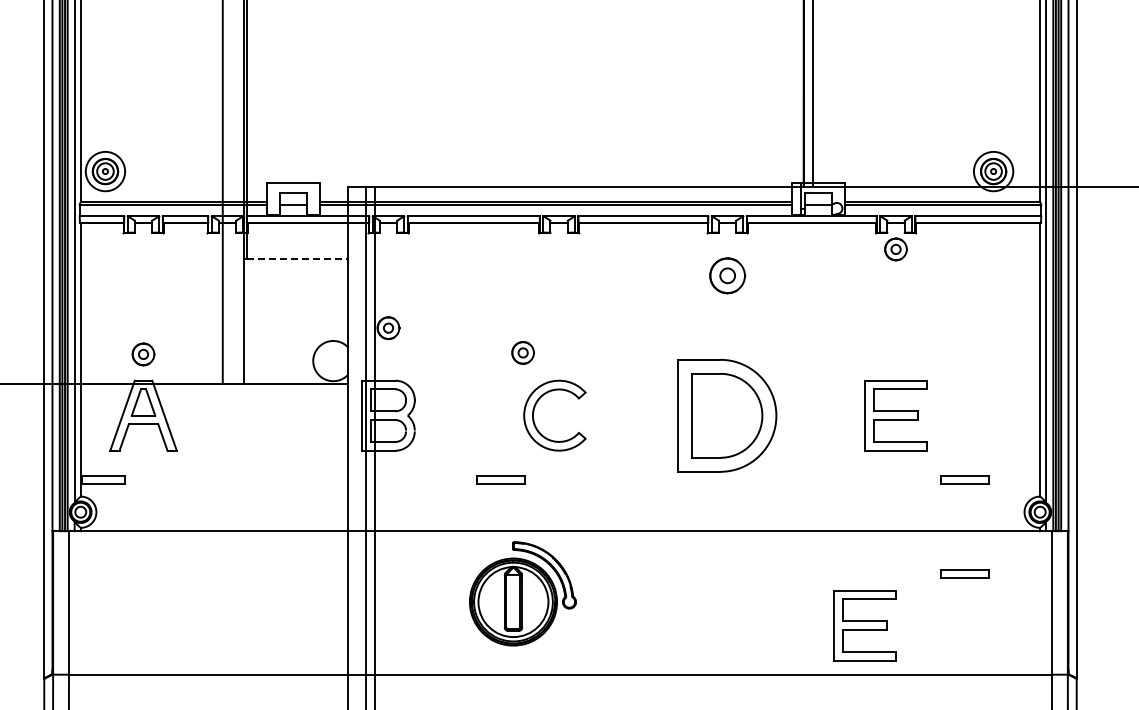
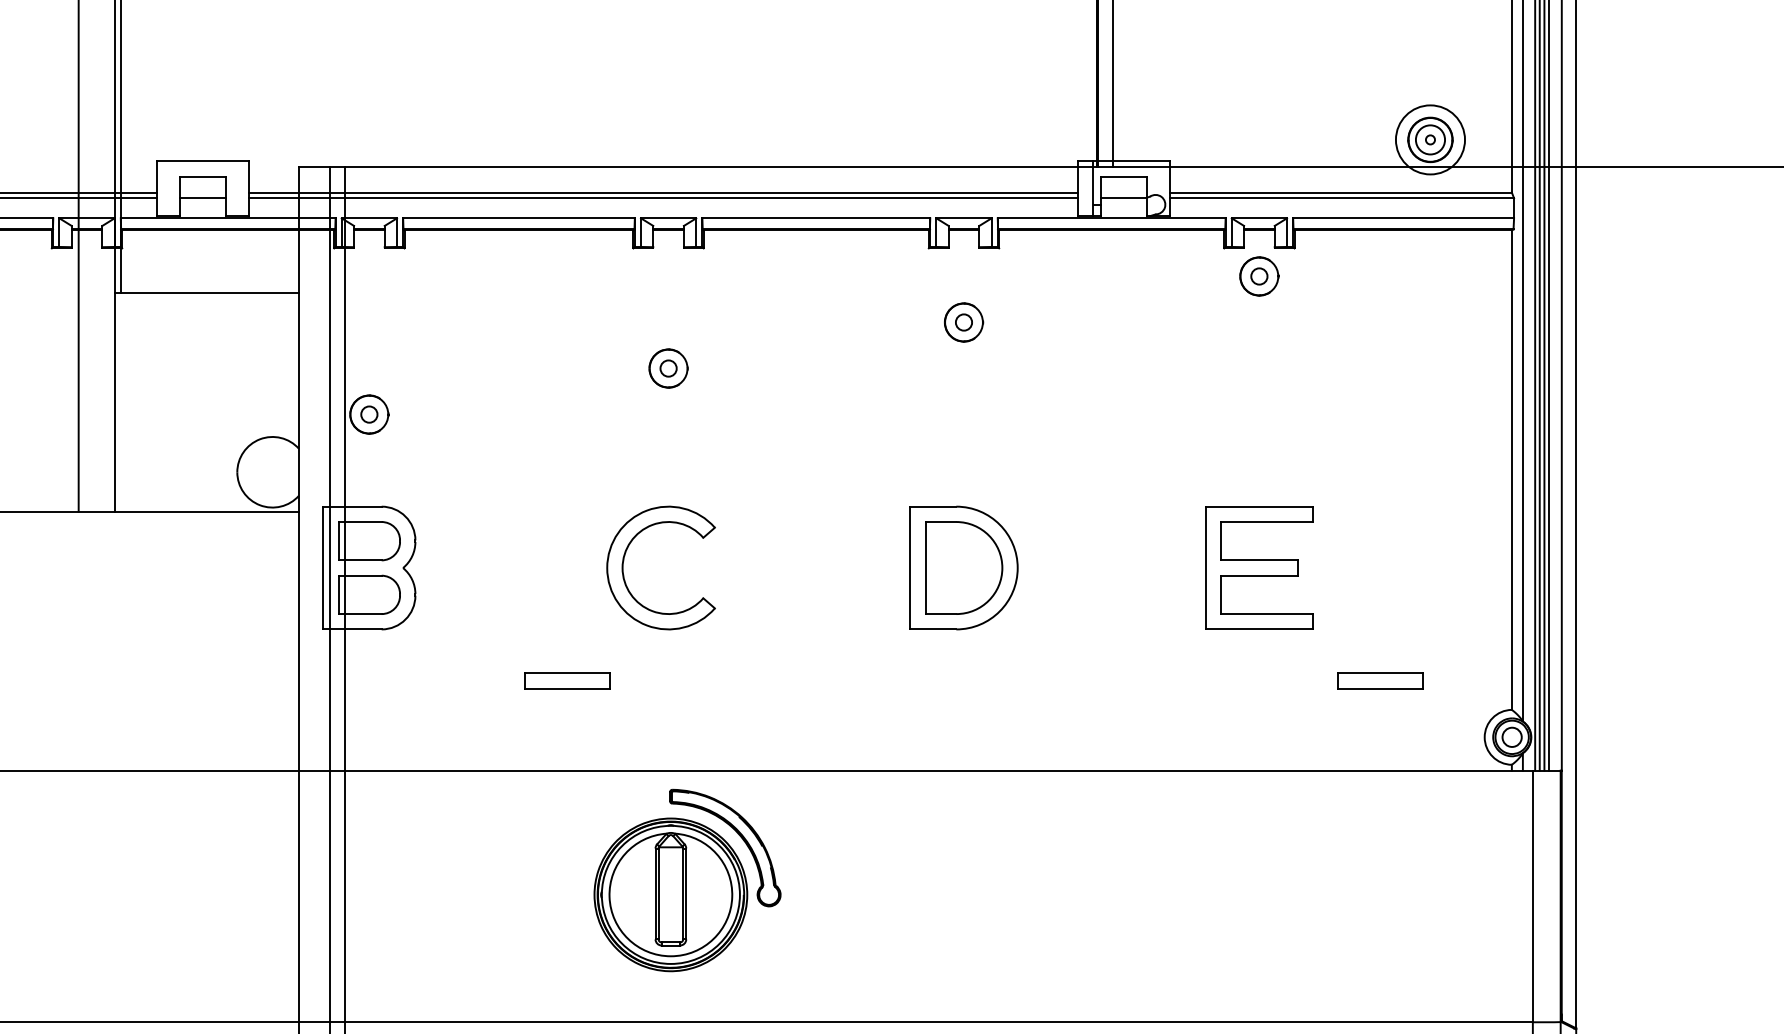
line: (297, 258) -> (209, 292), dashed -> solid
part: (727, 275) -> (963, 322), size x0.62
part: (522, 352) -> (667, 367), moved
part: (727, 415) -> (963, 567), size x0.62
part: (964, 573) -> (1379, 844), removed
part: (522, 593) -> (686, 879), moved
part: (864, 625) -> (1204, 935), removed

